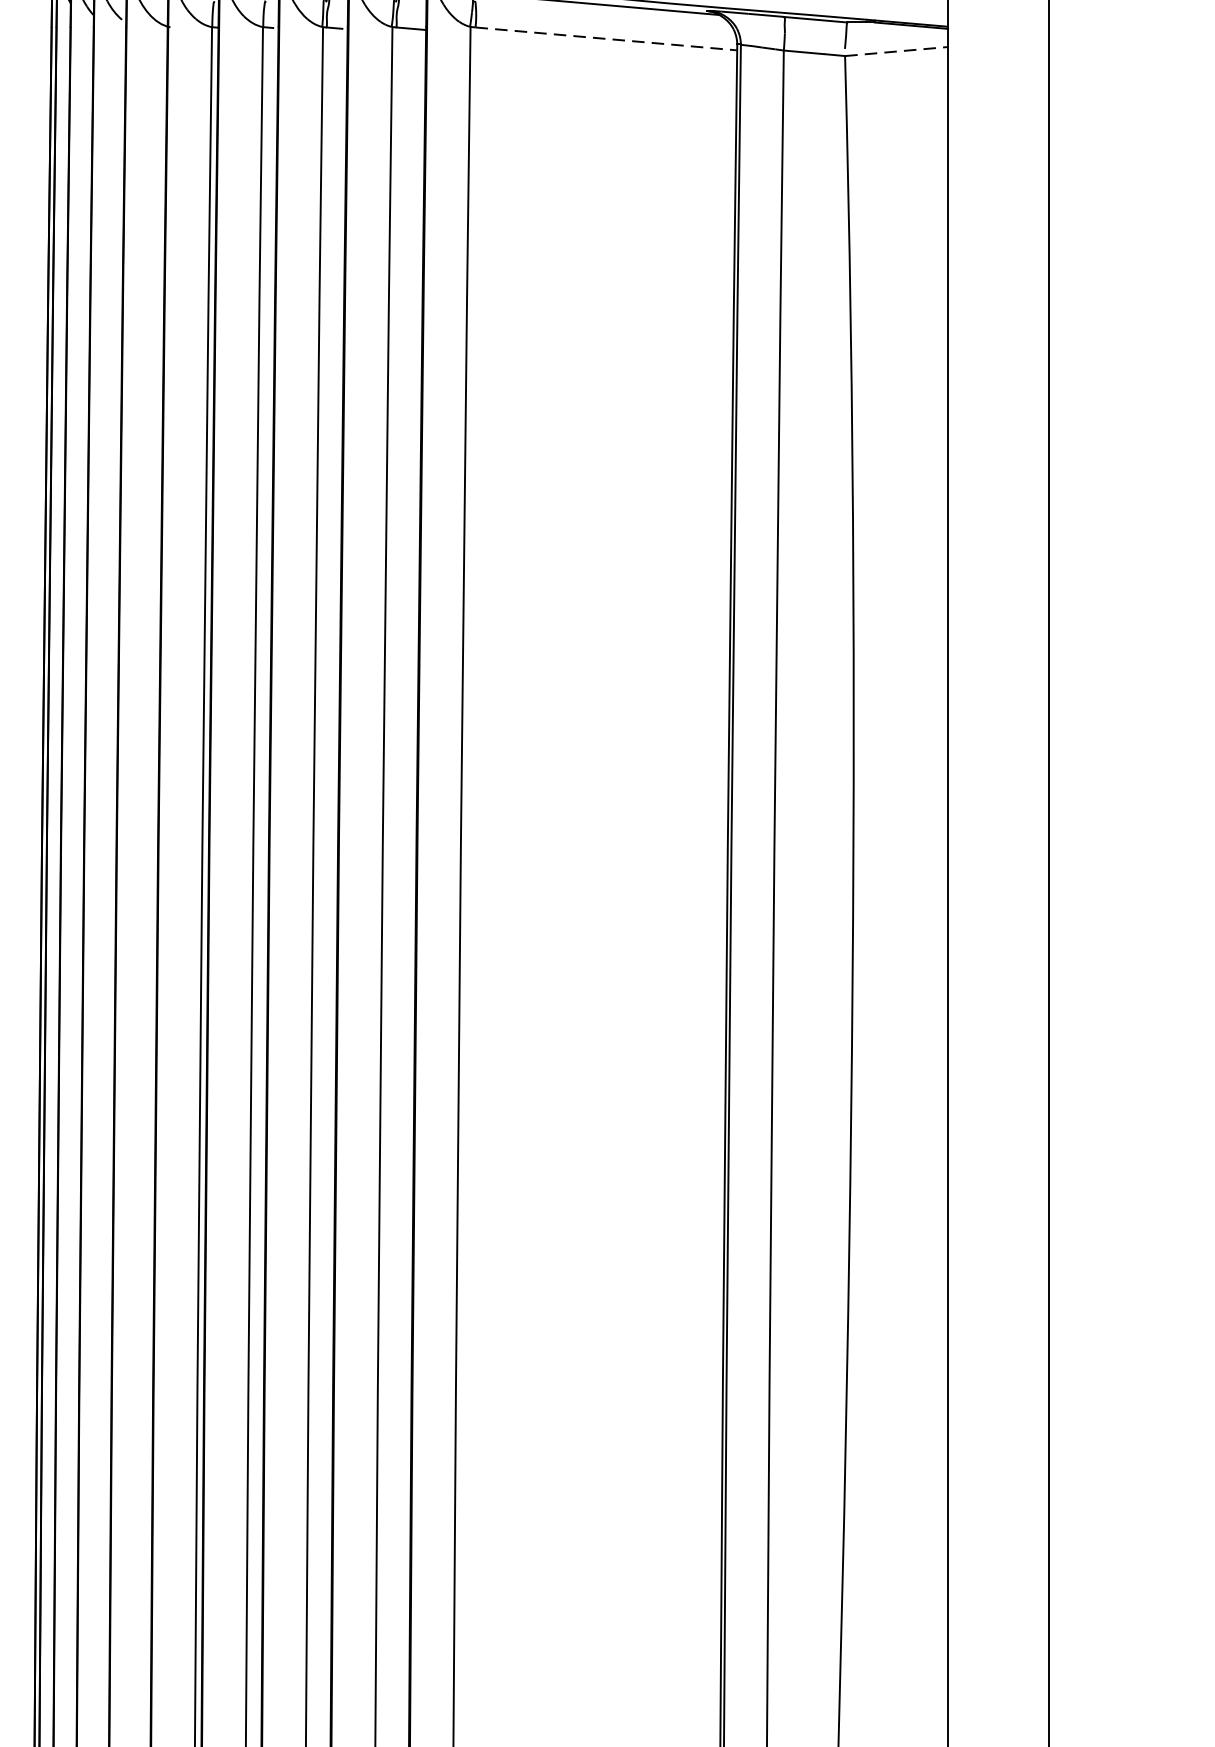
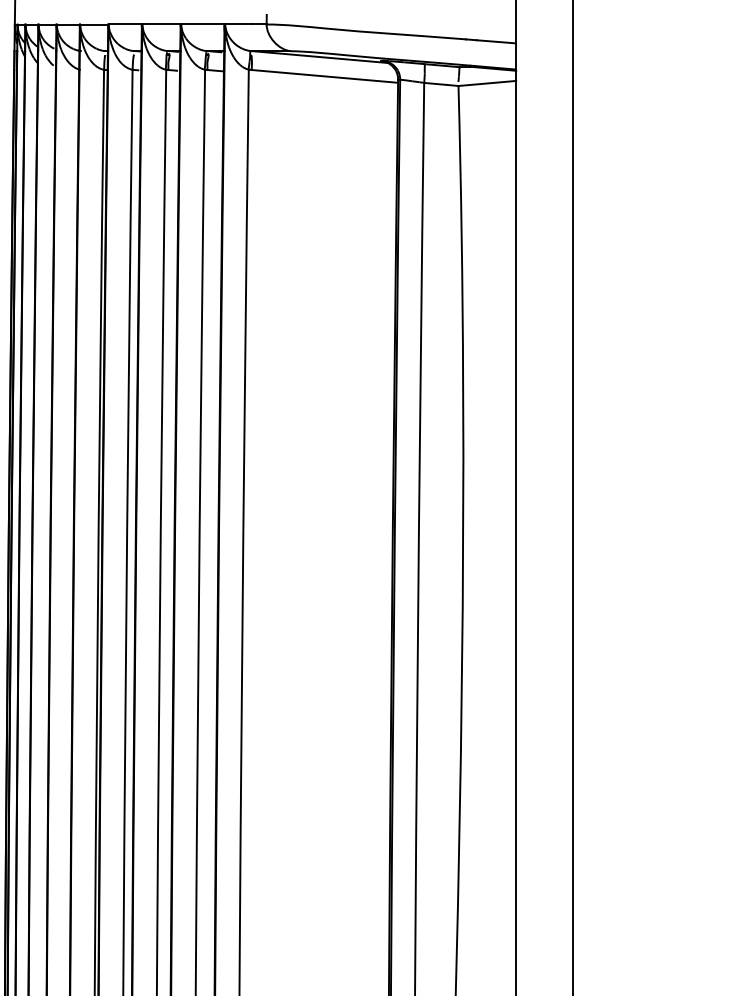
line: (607, 39) -> (325, 76), dashed -> solid
line: (896, 51) -> (487, 83), dashed -> solid

